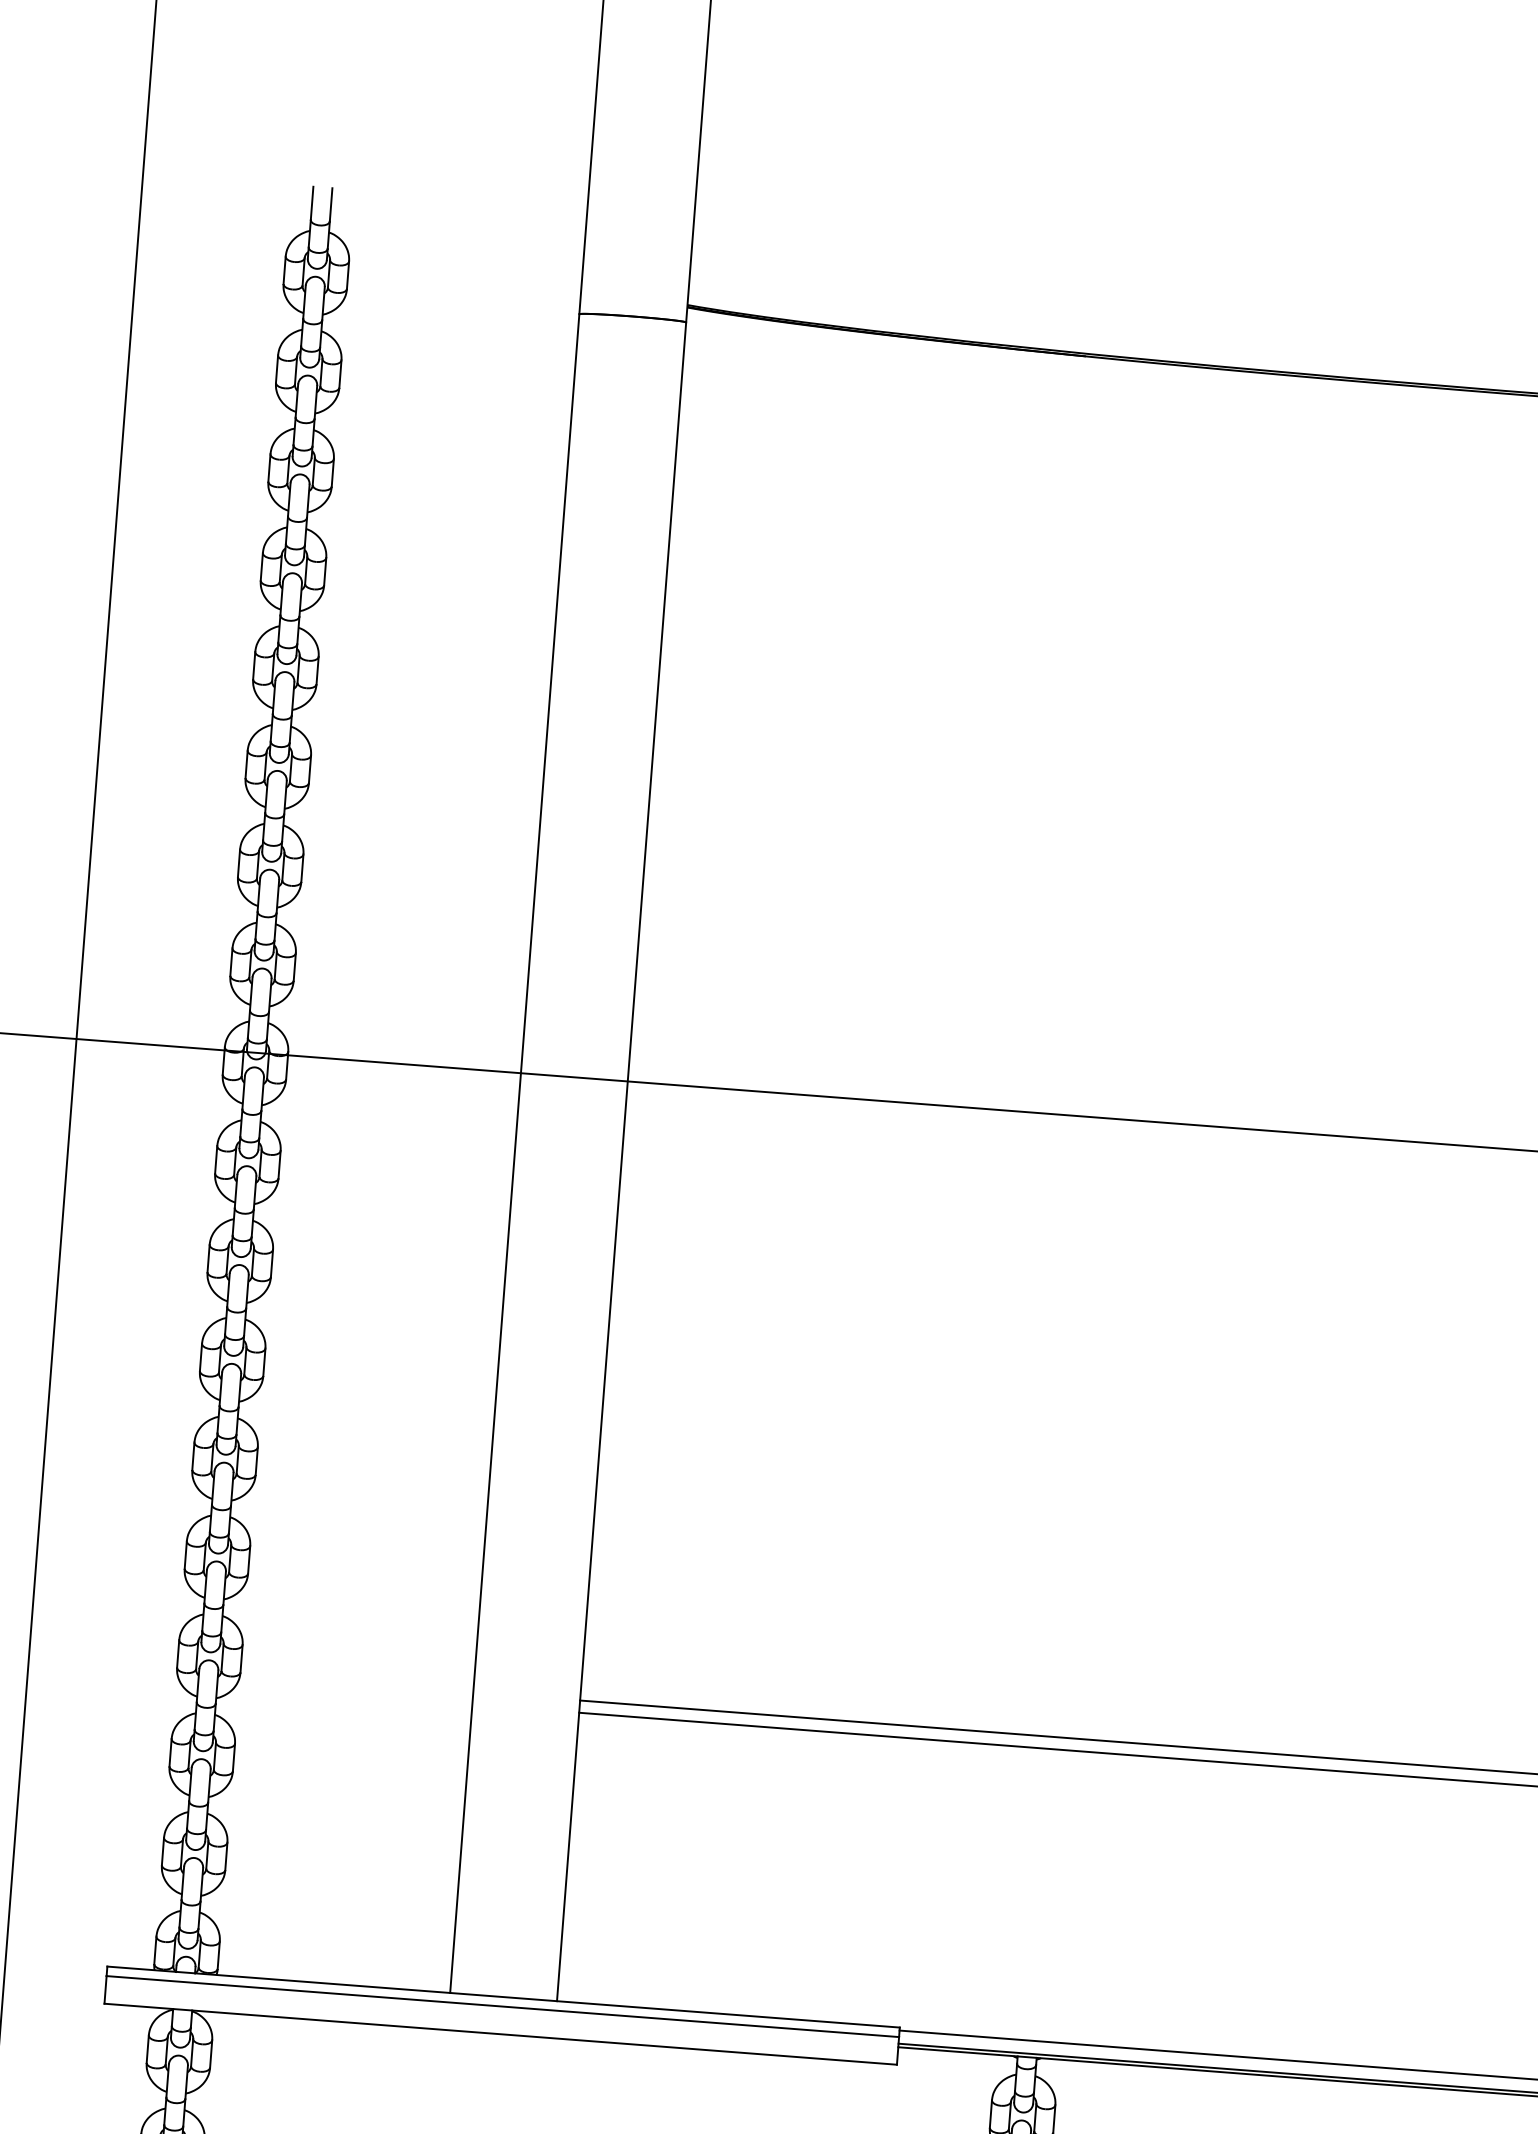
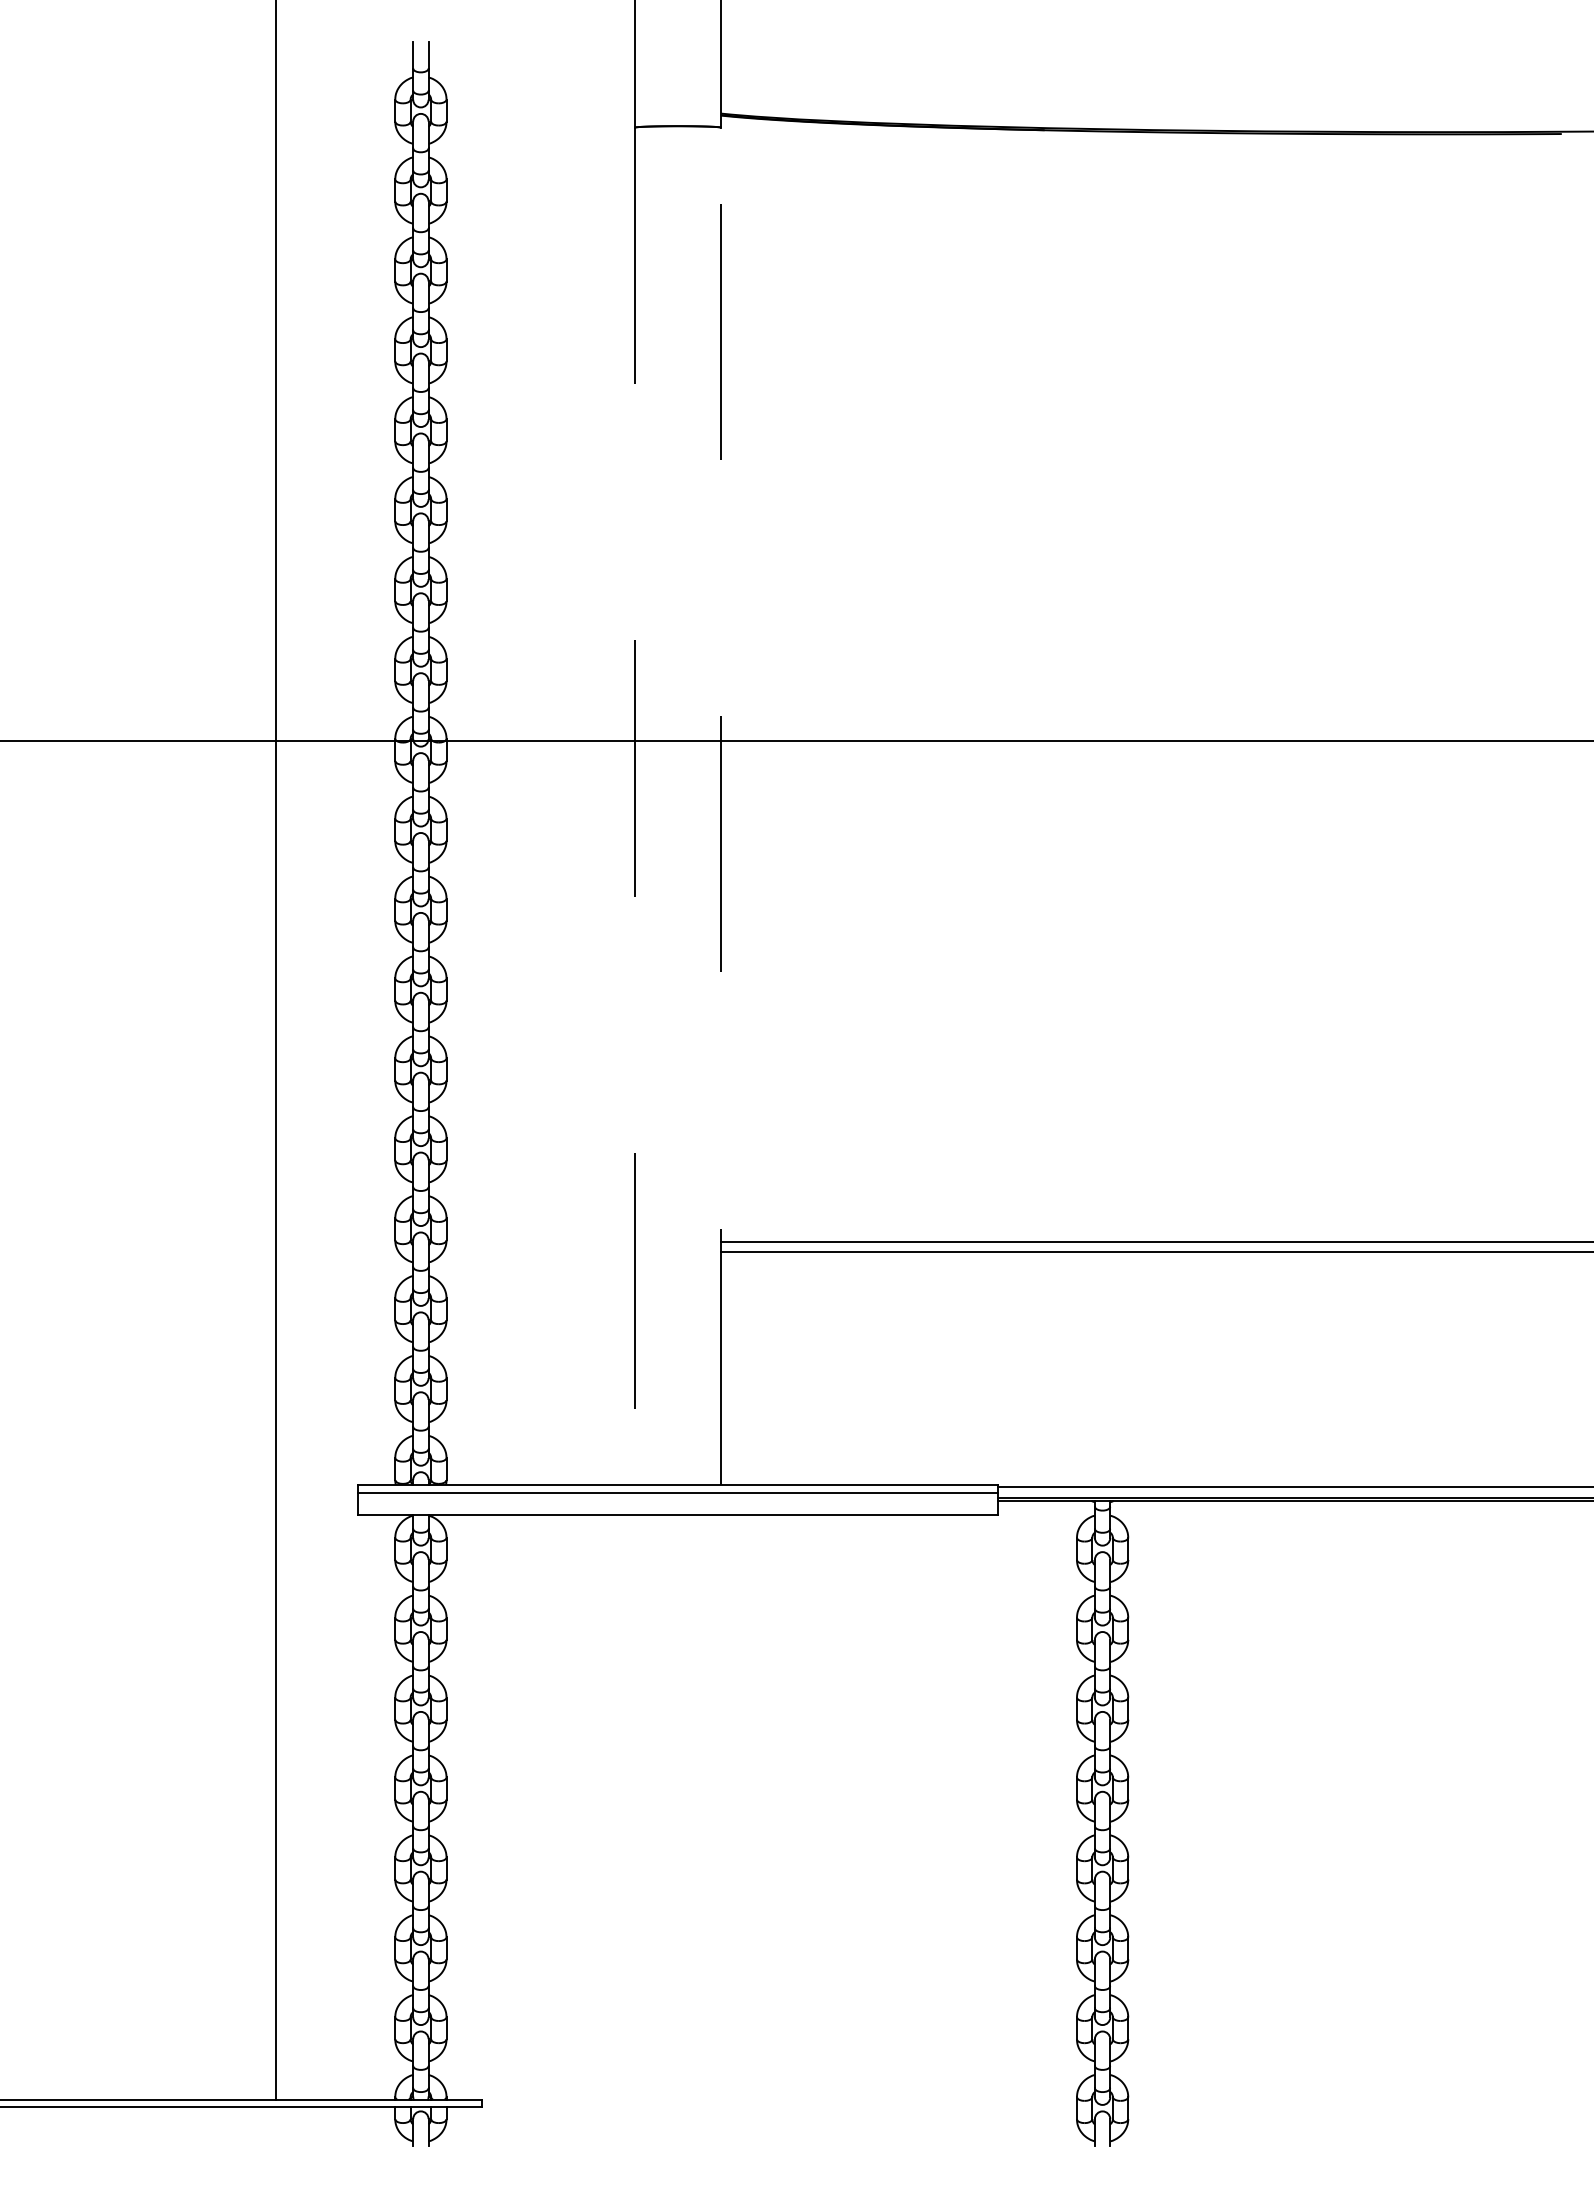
line: (514, 1153) -> (634, 806), solid -> dashed
line: (621, 1162) -> (721, 806), solid -> dashed

